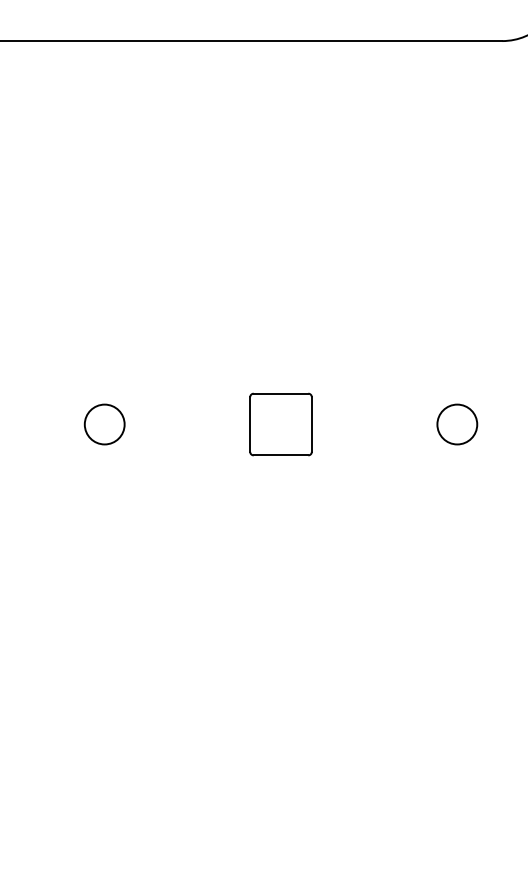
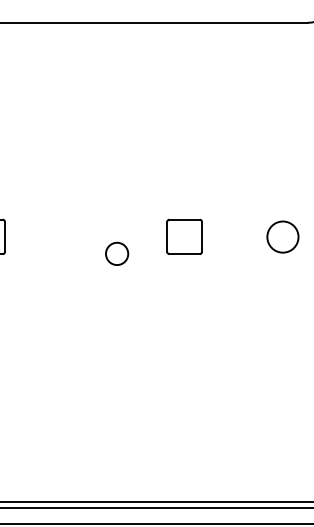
circle: (105, 423) -> (117, 253), moved
circle: (458, 423) -> (283, 236), size x1.4

